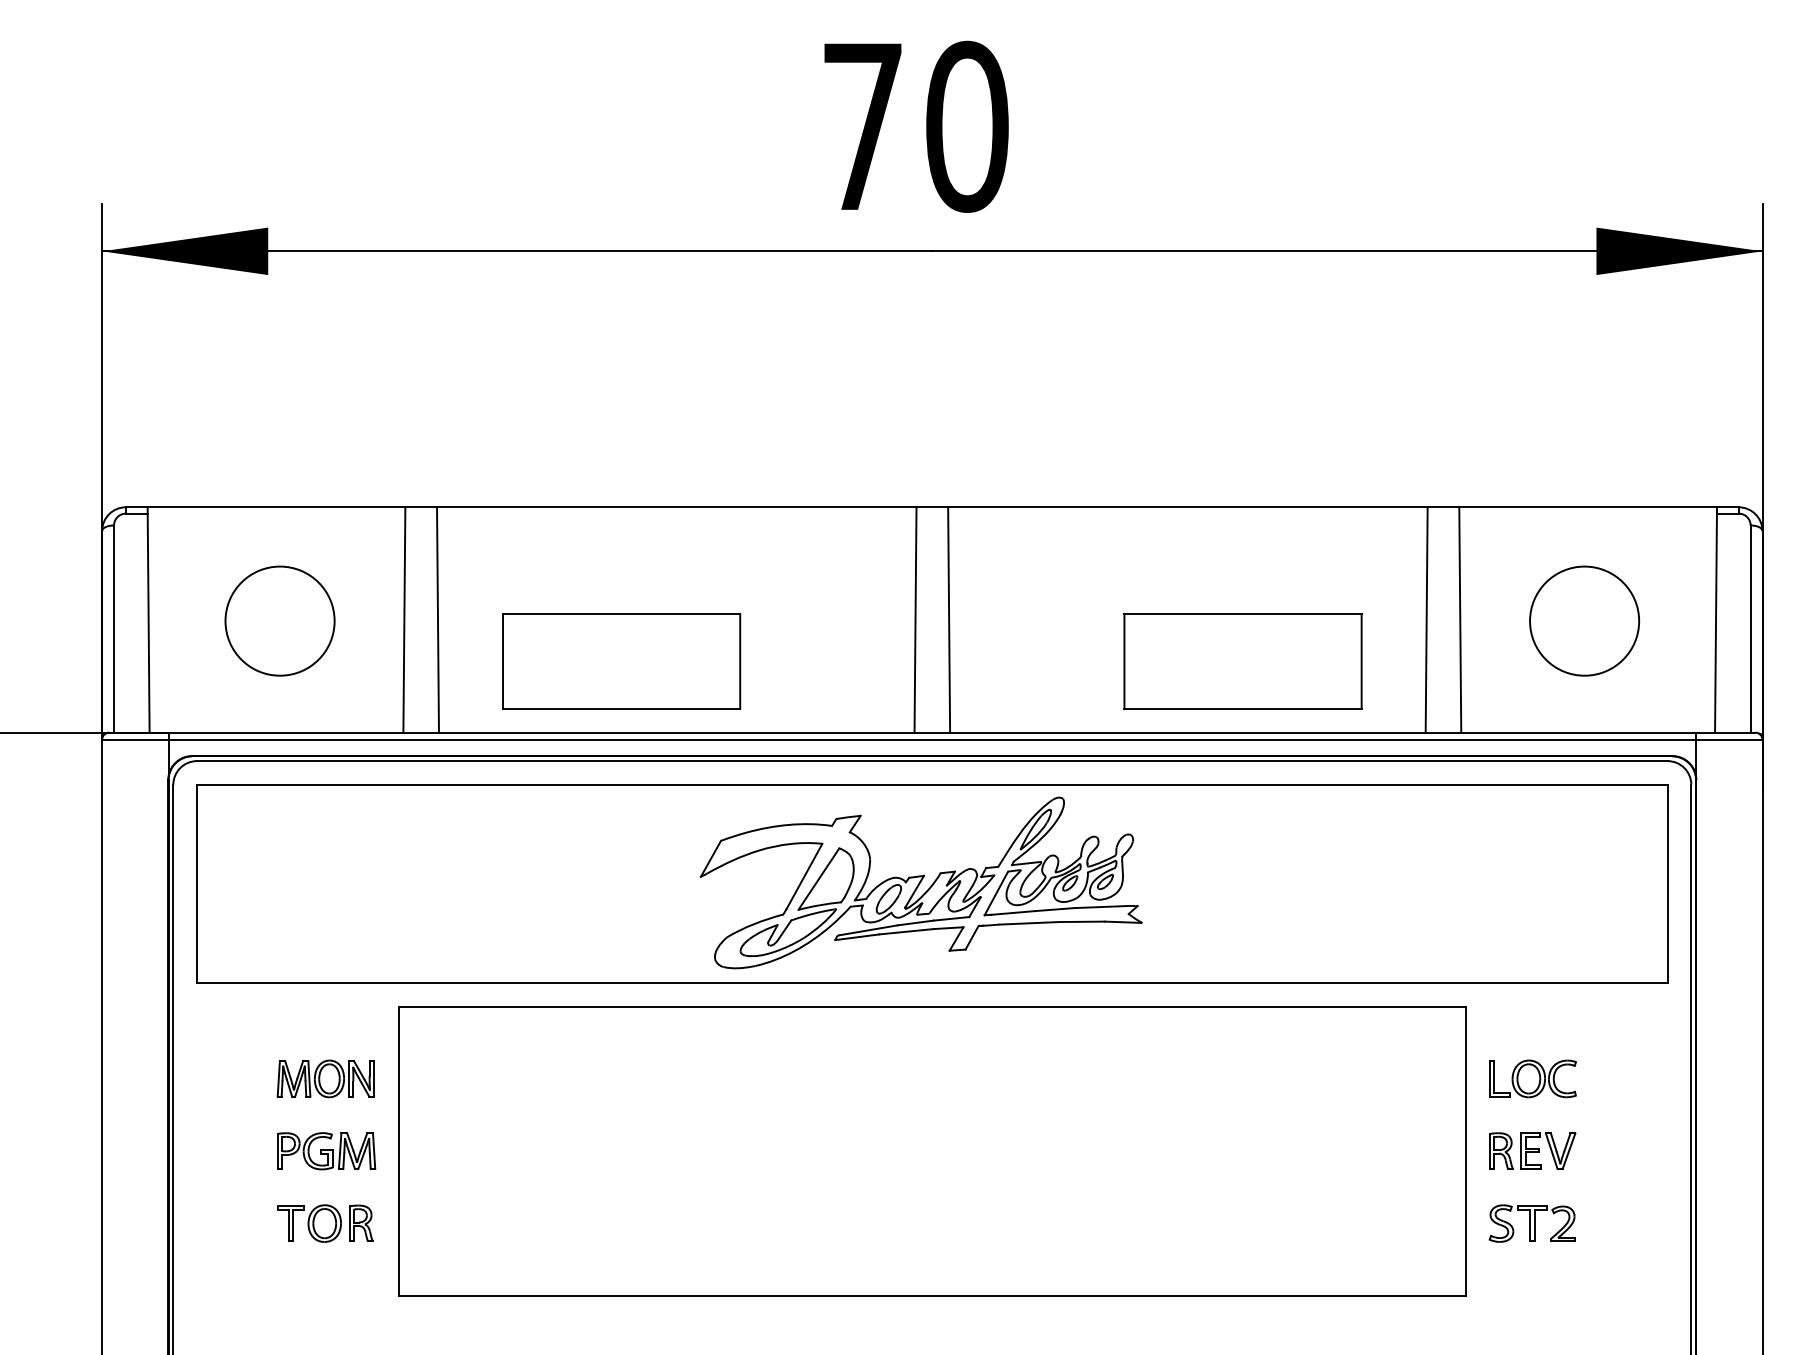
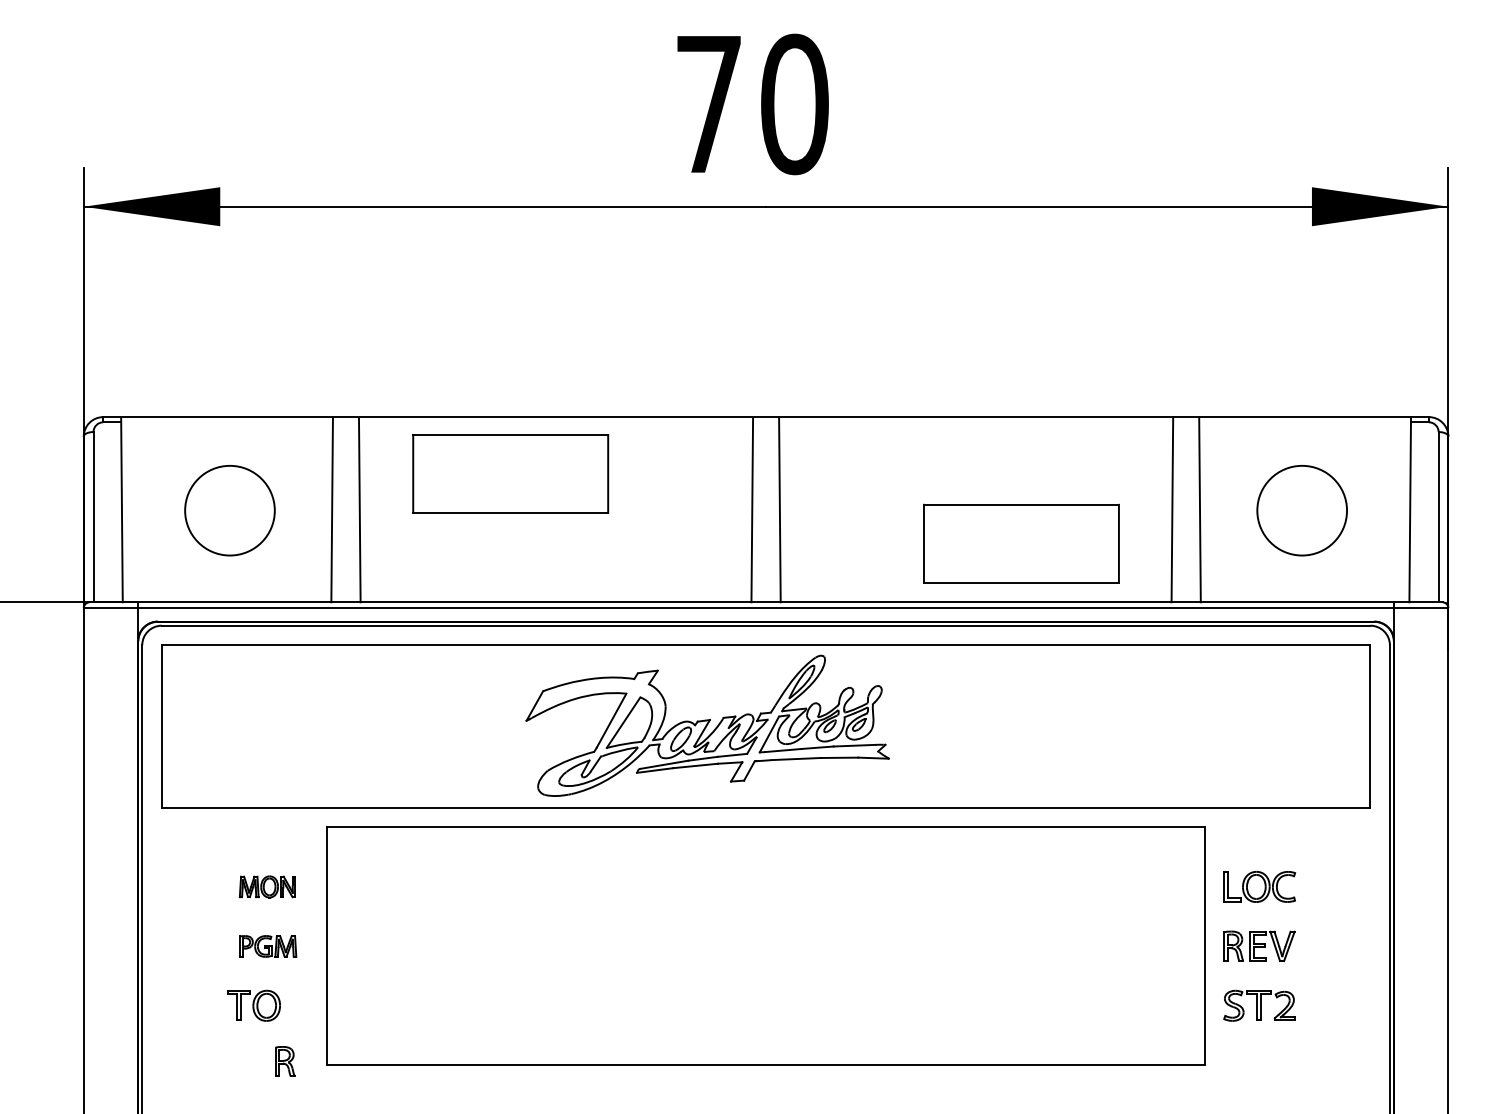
part: (621, 661) -> (510, 473), moved
part: (920, 882) -> (707, 725), moved
part: (325, 1078) -> (267, 886), size x0.7
part: (326, 1151) -> (268, 946), size x0.7
part: (361, 1222) -> (285, 1060), moved

